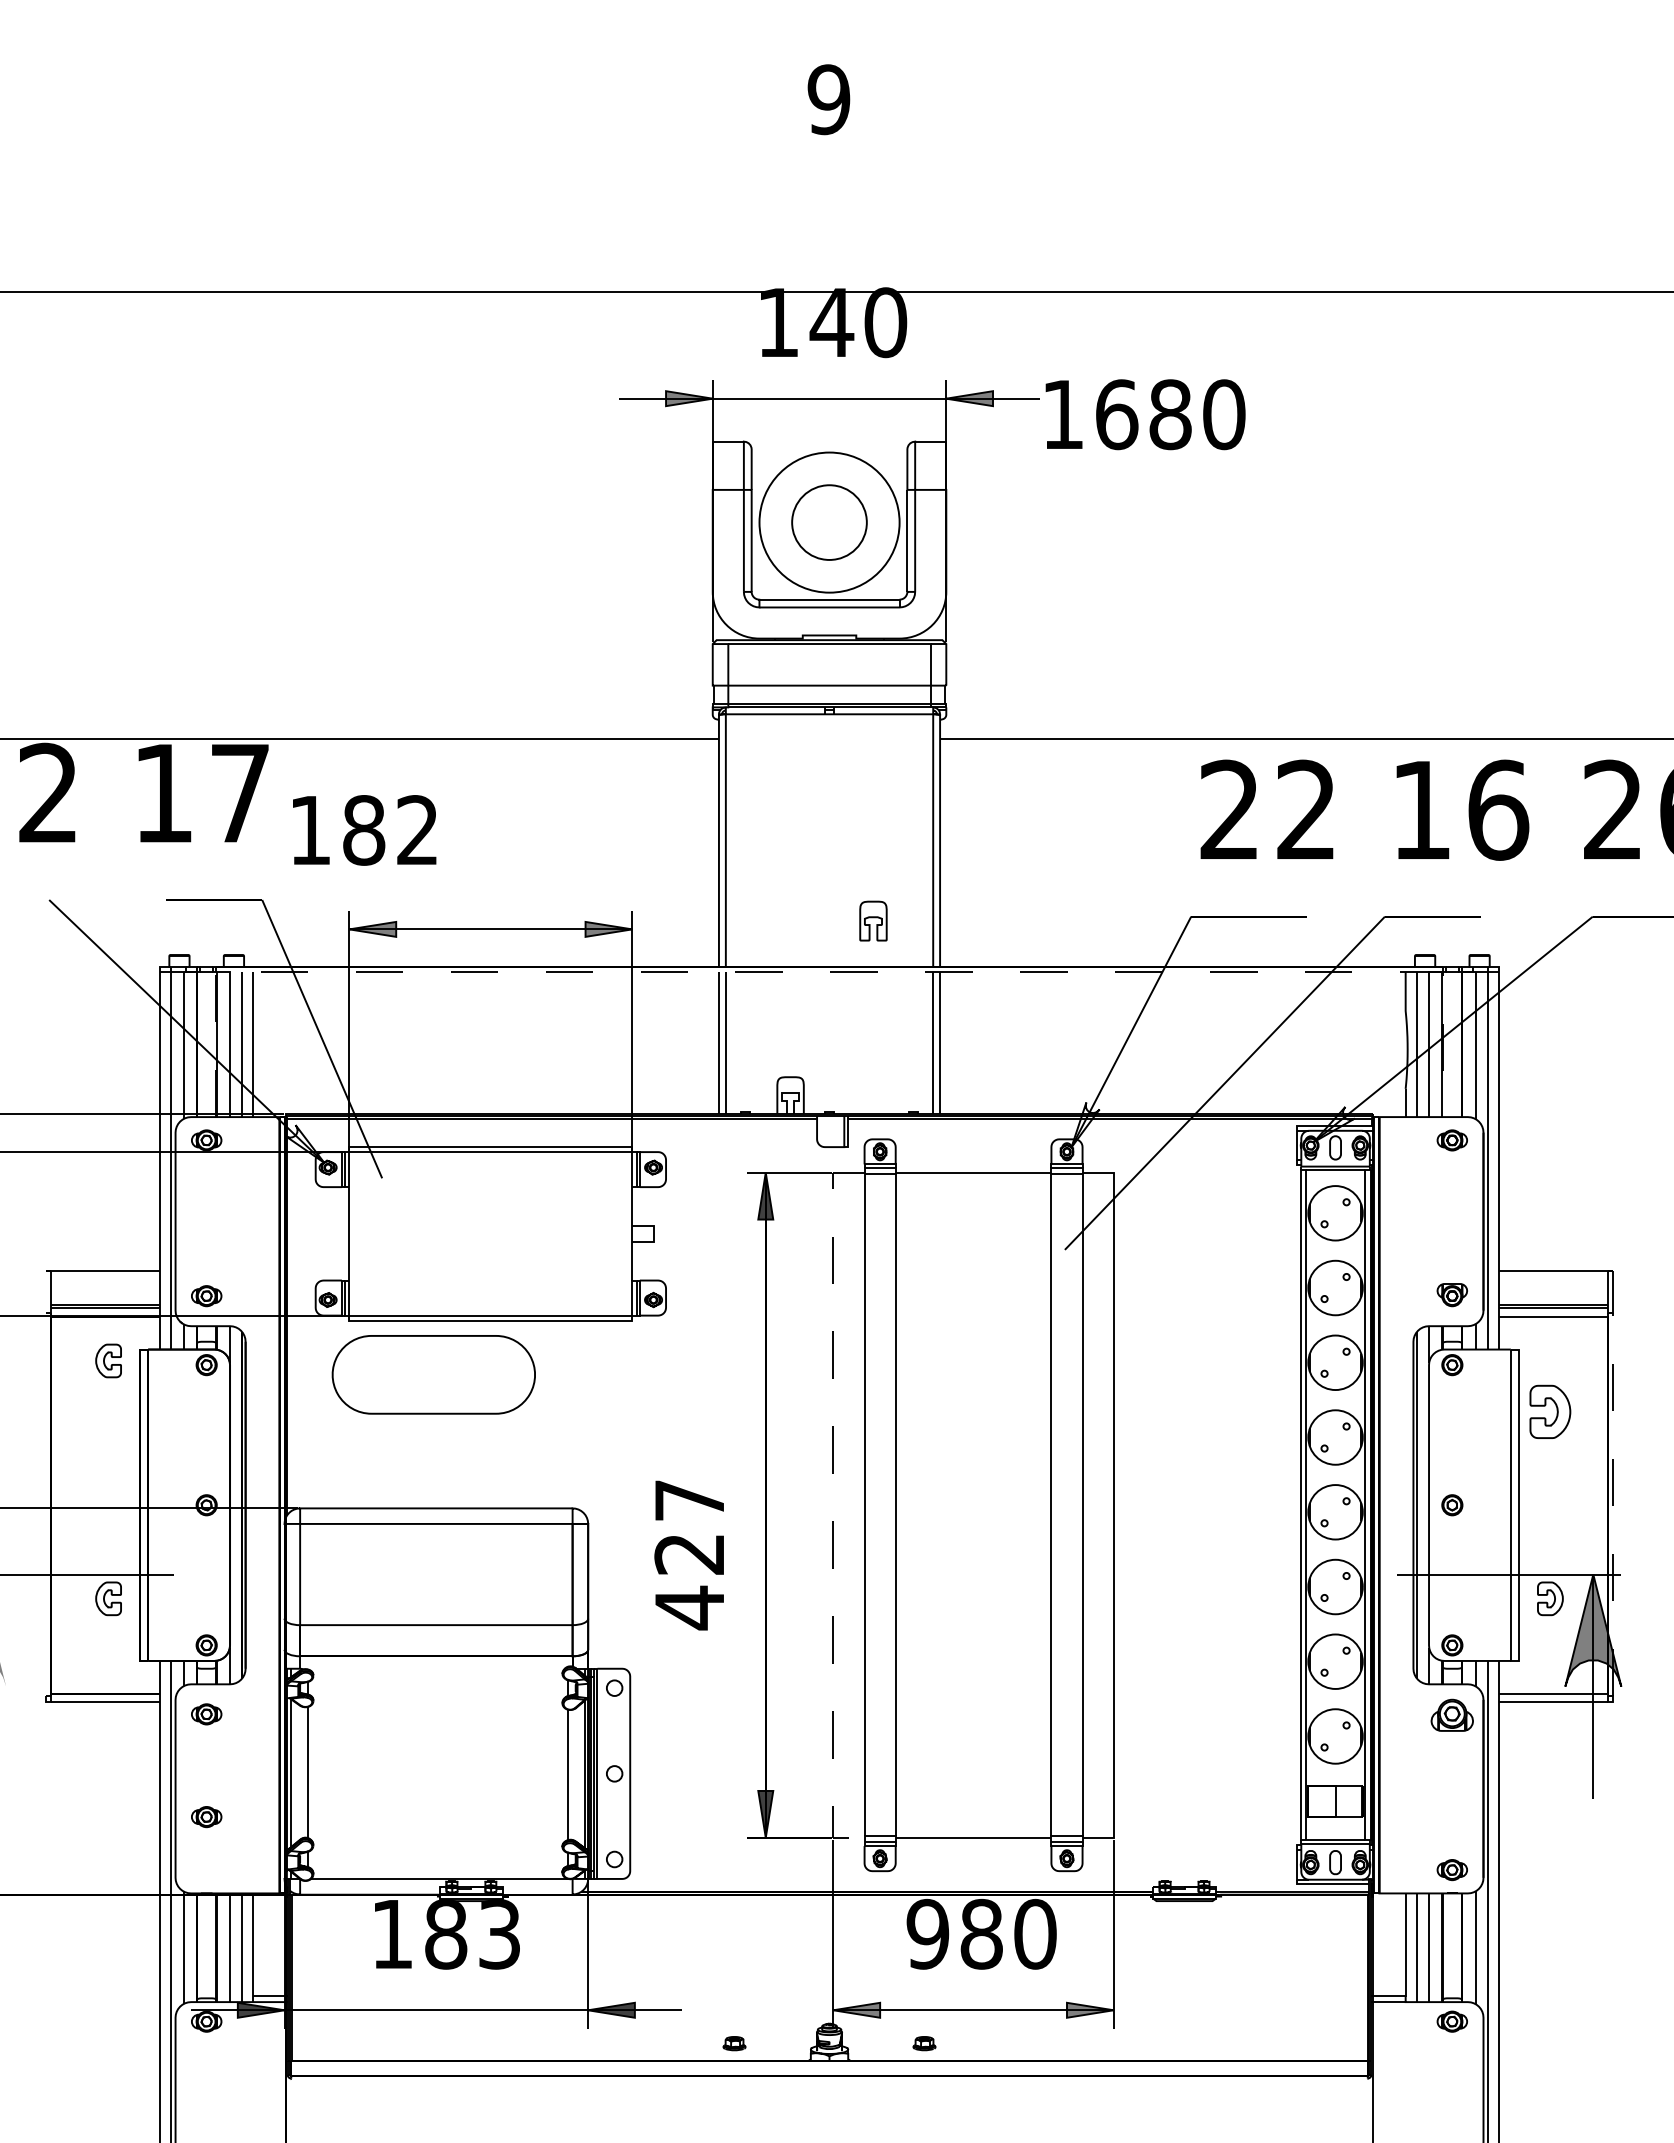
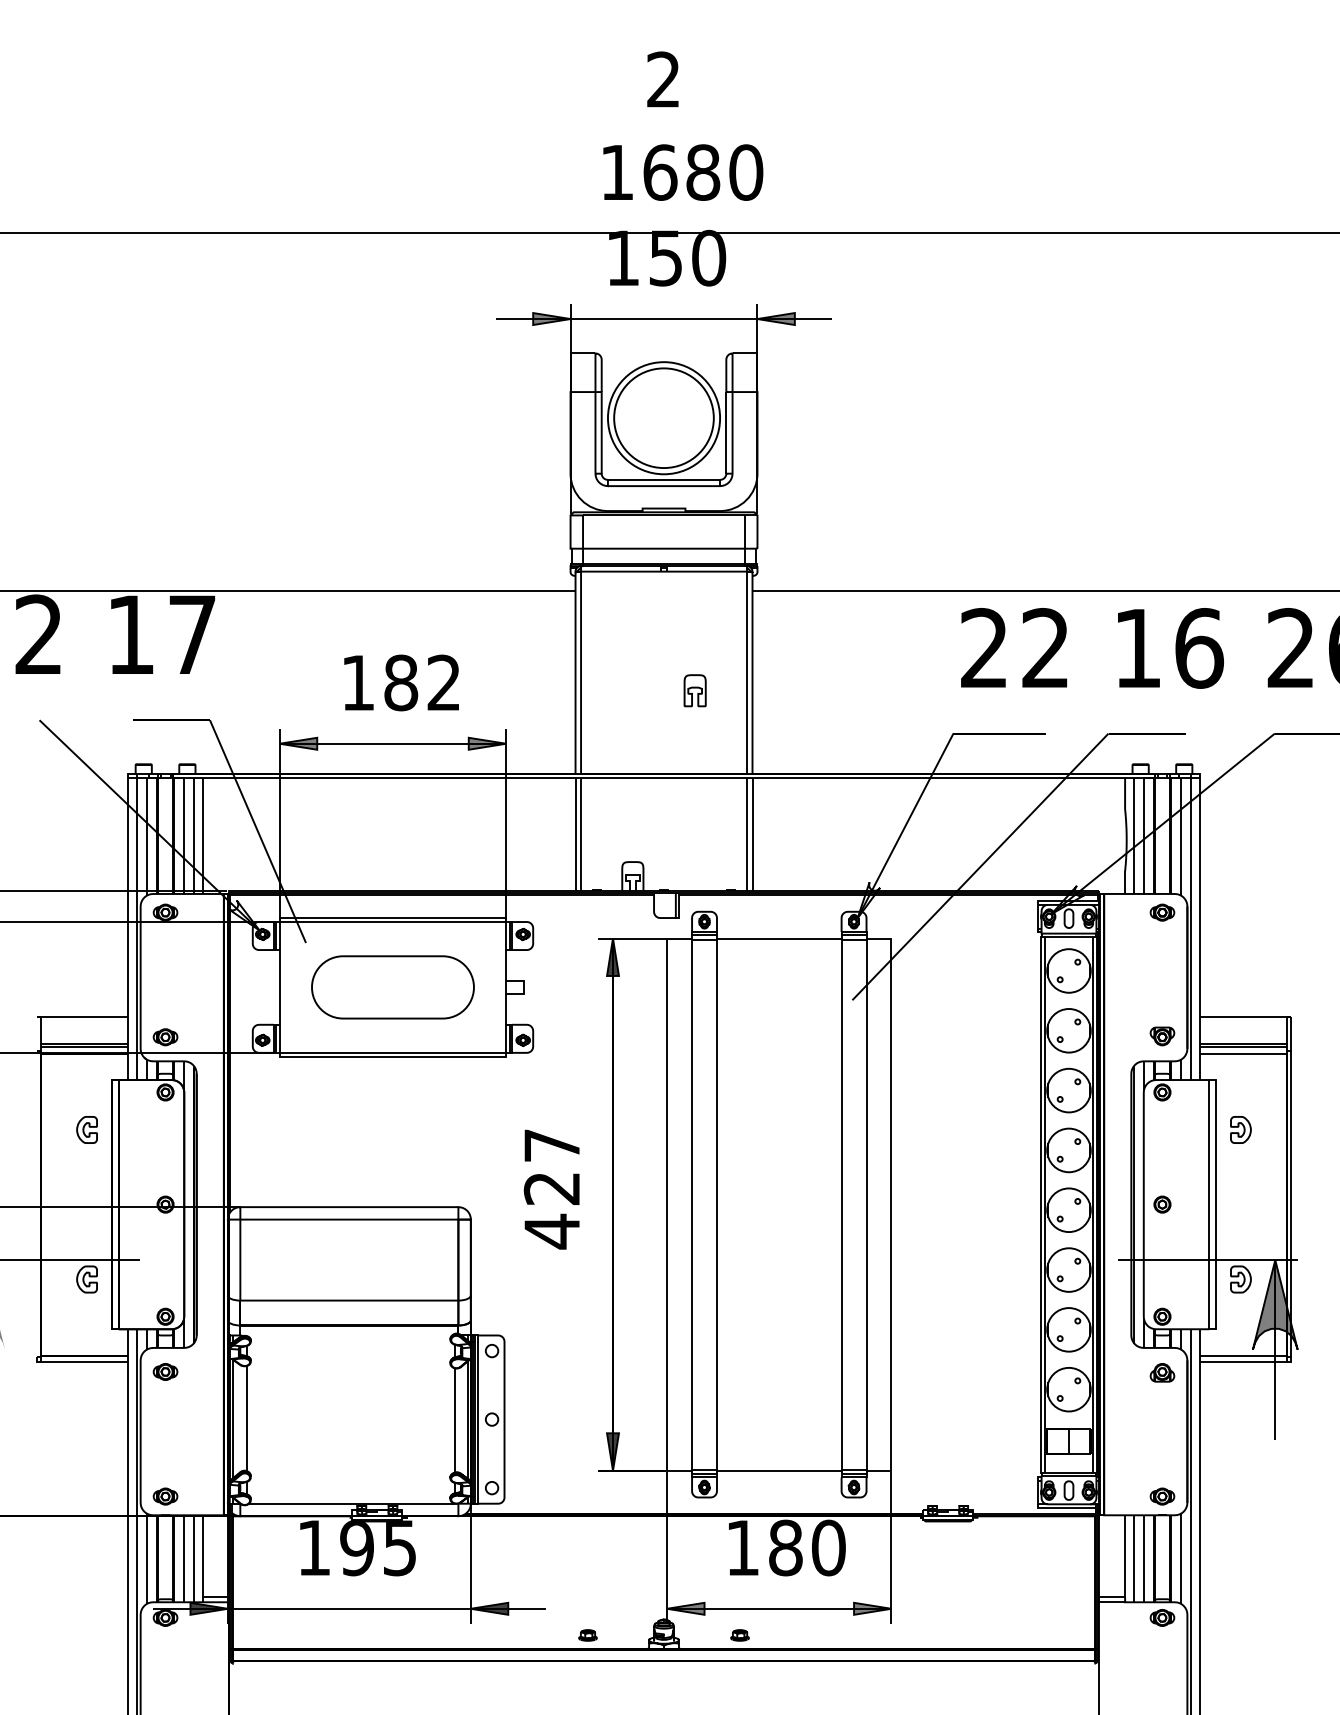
text: (828, 99) -> (663, 79), 9 -> 2
text: (831, 323) -> (665, 258), 140 -> 150
text: (1145, 414) -> (683, 172), moved
circle: (829, 522) -> (663, 418), size x1.67
text: (364, 830) -> (401, 683), moved
part: (873, 920) -> (695, 690), moved
line: (830, 972) -> (664, 778), dashed -> solid
part: (108, 1360) -> (86, 1129), moved
part: (433, 1374) -> (392, 987), moved
part: (1550, 1411) -> (1241, 1129), size x0.62
line: (1612, 1504) -> (1290, 1204), dashed -> solid
line: (833, 1505) -> (667, 1204), dashed -> solid
text: (688, 1555) -> (551, 1189), moved
part: (1452, 1715) -> (1162, 1372), size x0.71
part: (206, 1817) -> (165, 1496), moved
text: (927, 1933) -> (742, 1547), 980 -> 180
text: (471, 1934) -> (377, 1548), 183 -> 195

